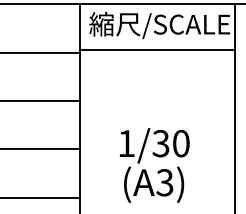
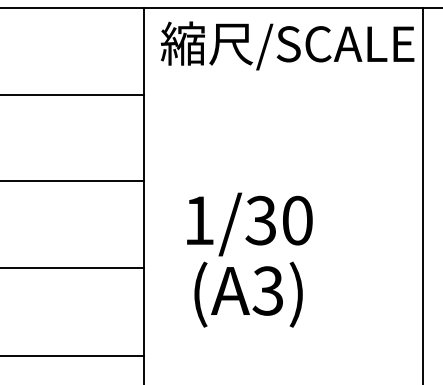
line: (157, 50) -> (283, 90), removed
text: (154, 165) -> (249, 259), moved

